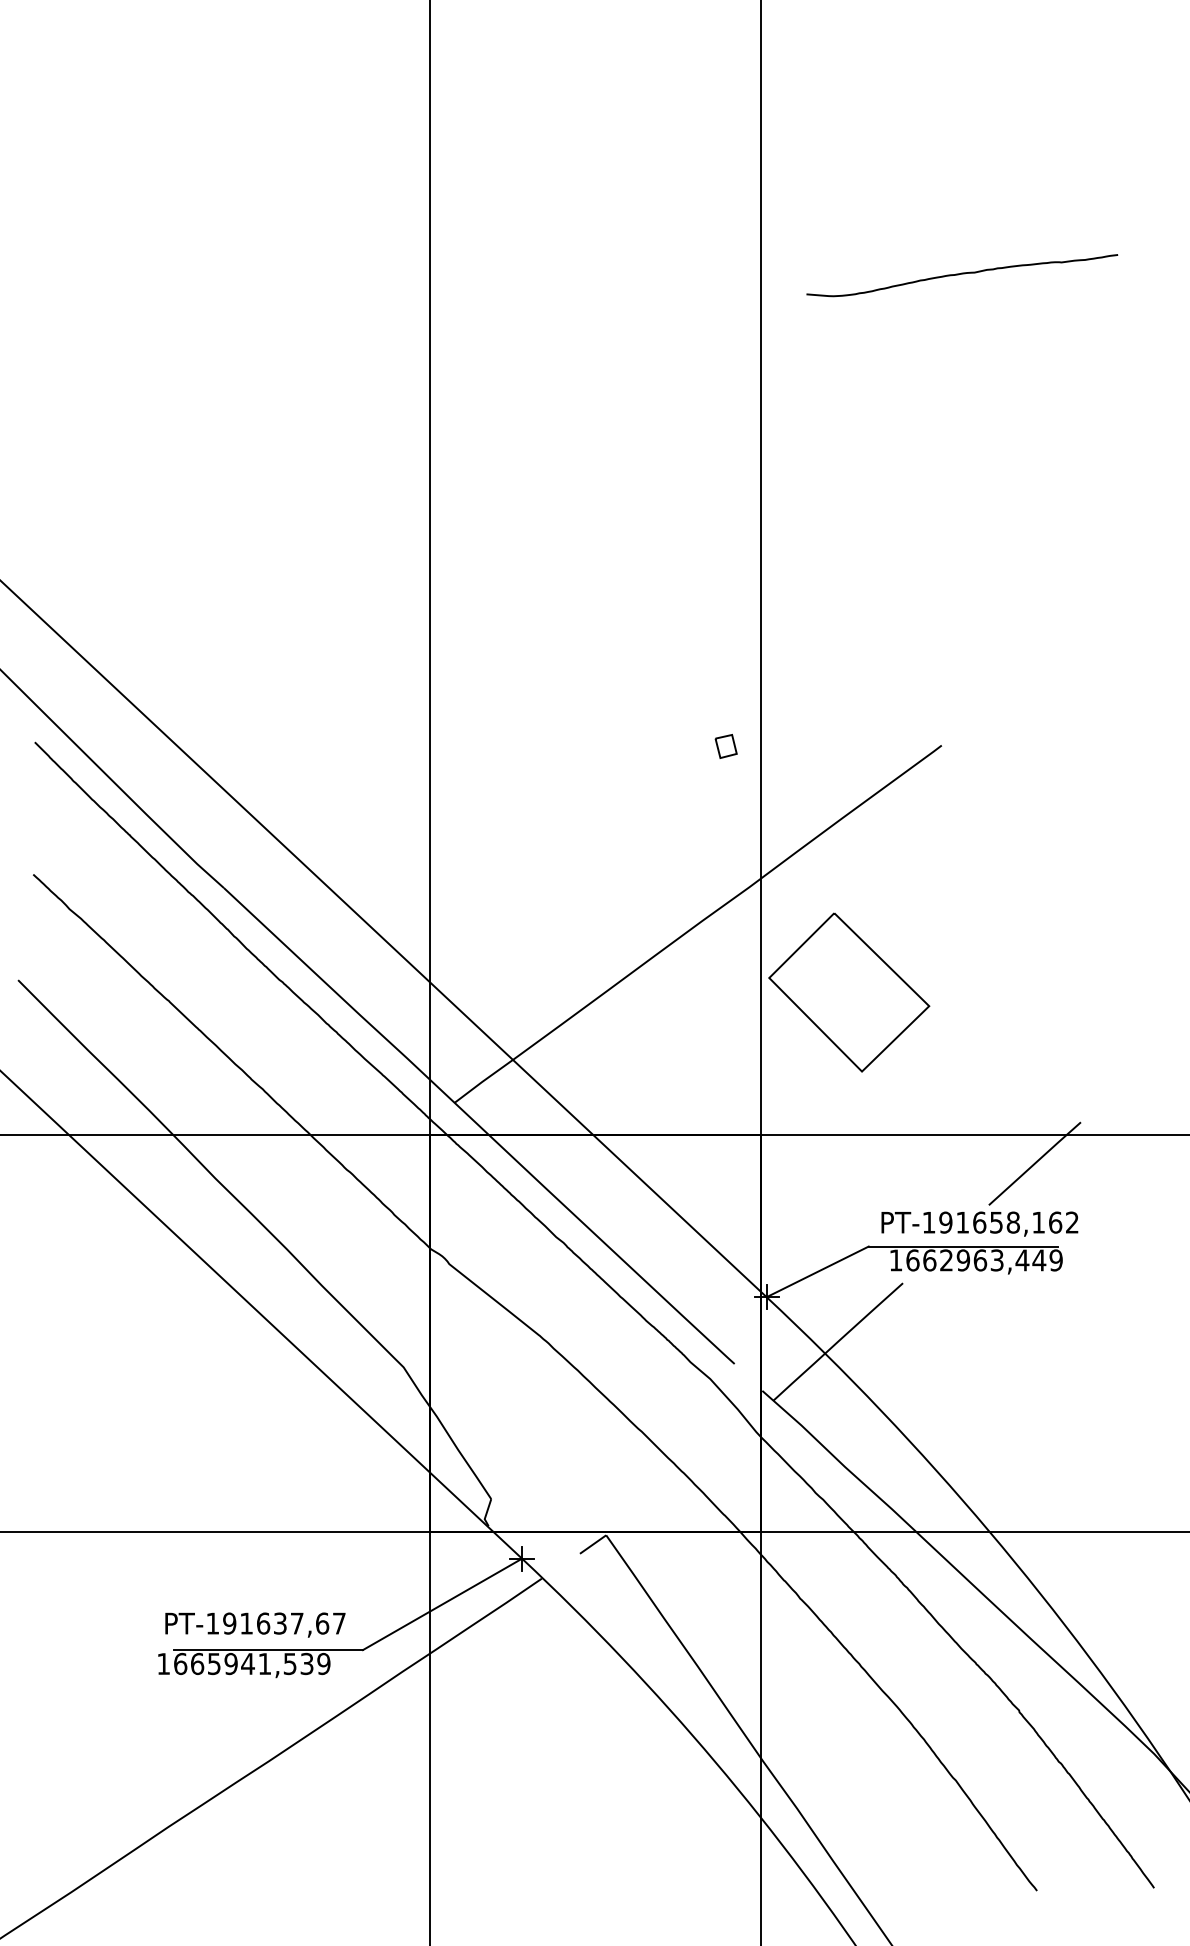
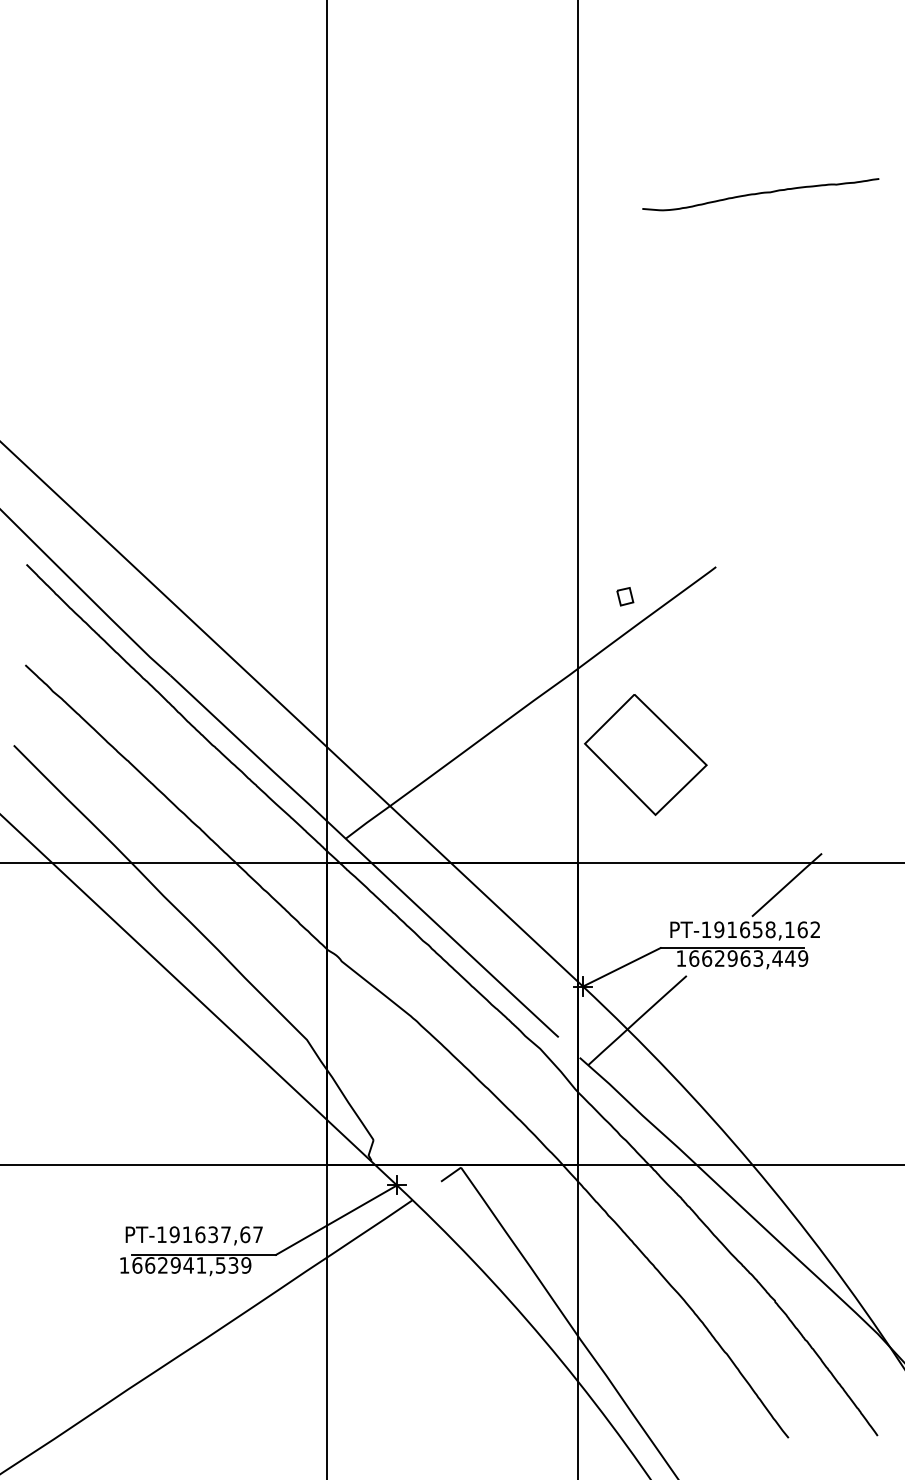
curve: (961, 275) -> (760, 194), moved
part: (726, 746) -> (625, 596), moved
text: (213, 1664) -> (162, 1265), 1665941,539 -> 1662941,539

